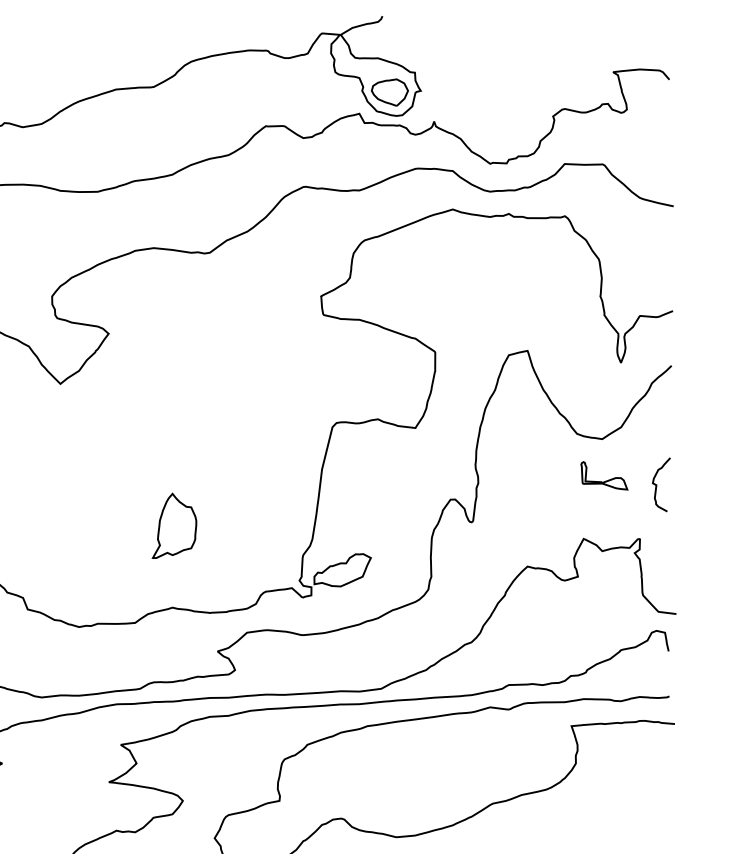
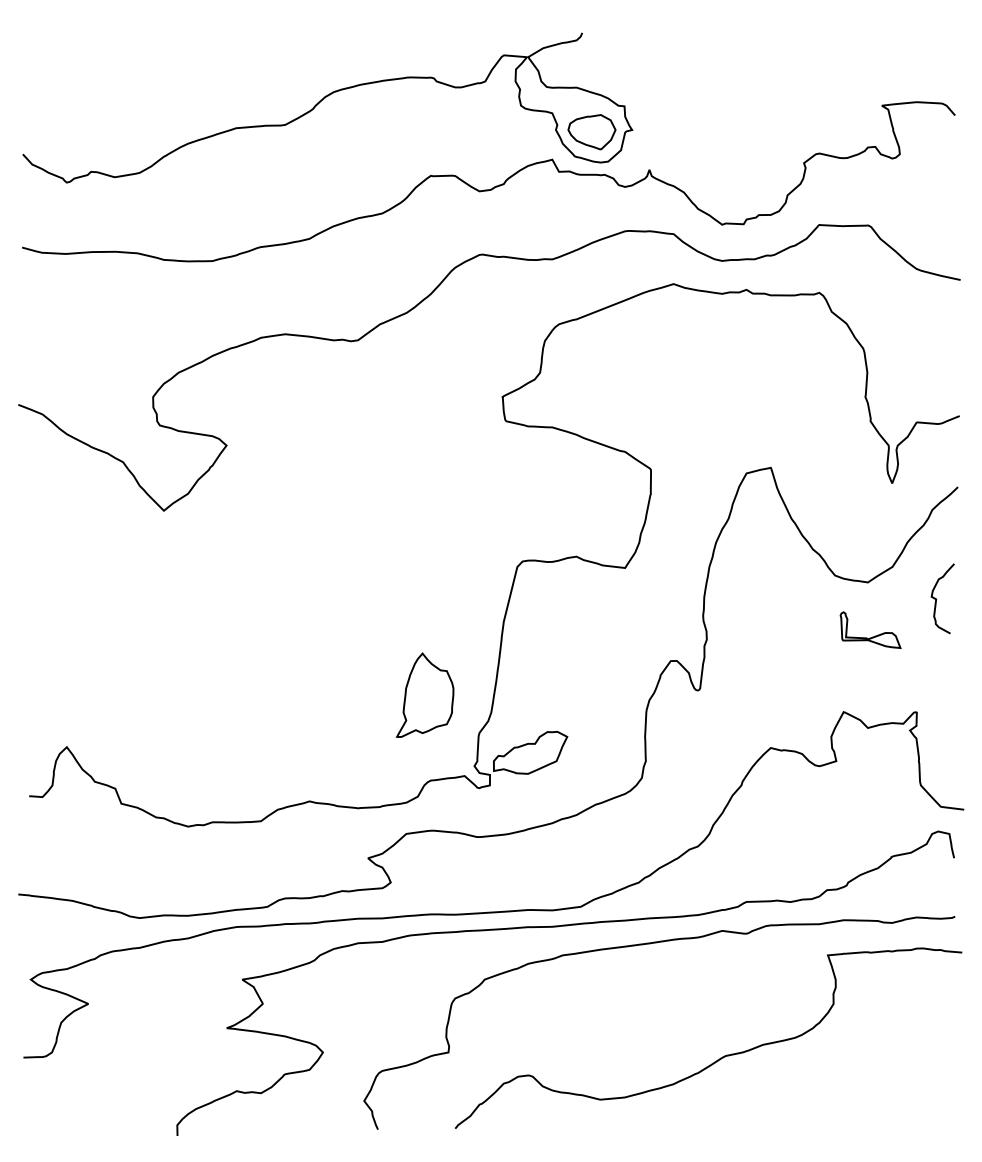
curve: (657, 485) -> (937, 599), moved
part: (174, 525) -> (424, 694), moved

